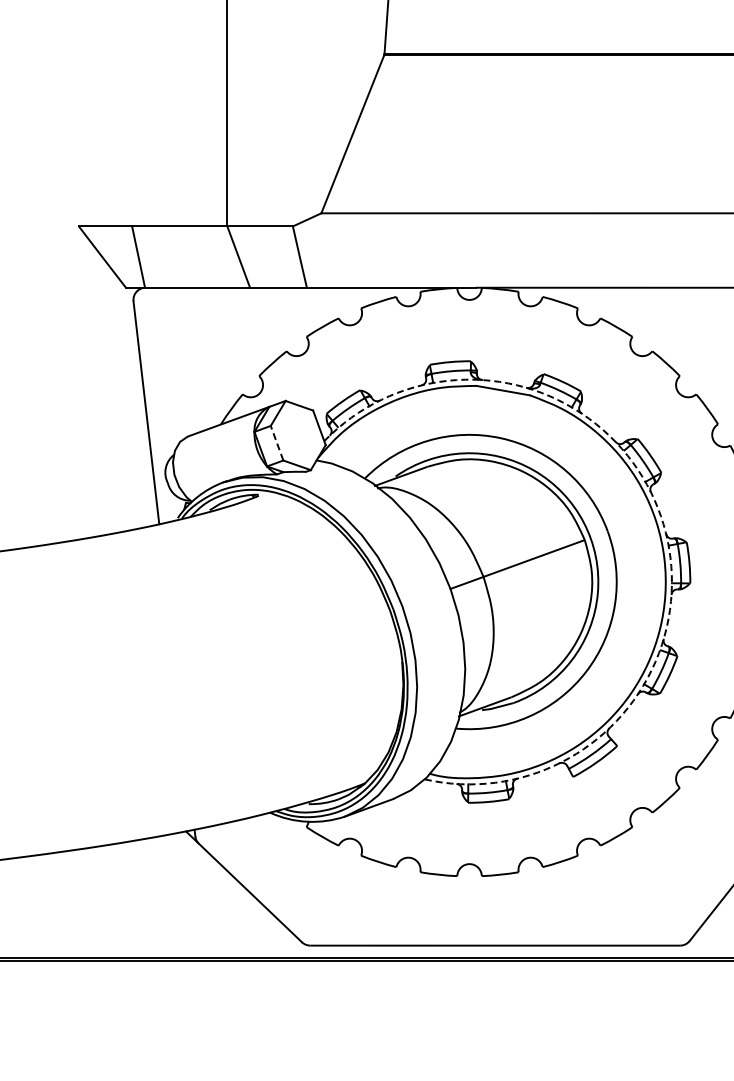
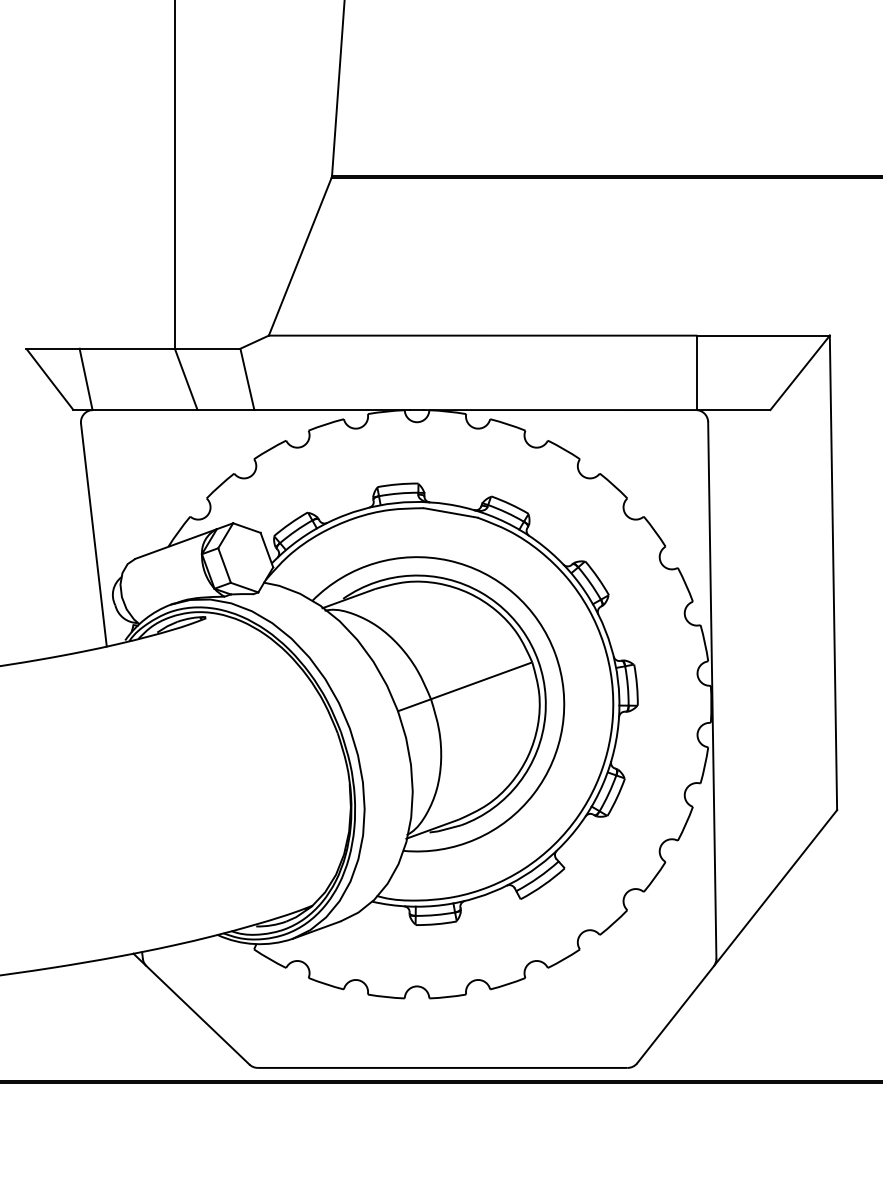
line: (277, 443) -> (224, 565), dashed -> solid
arc: (664, 524) -> (611, 646), dashed -> solid

